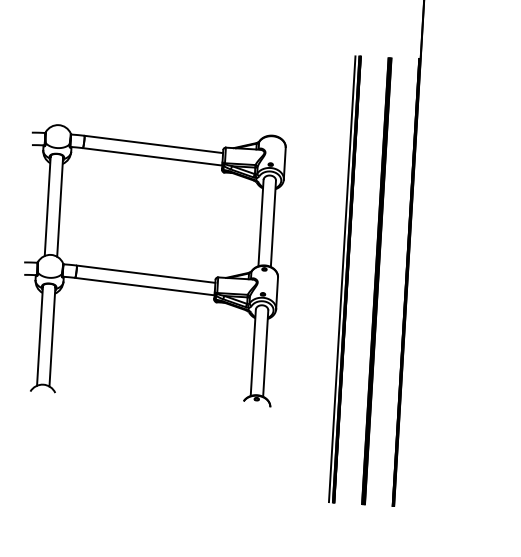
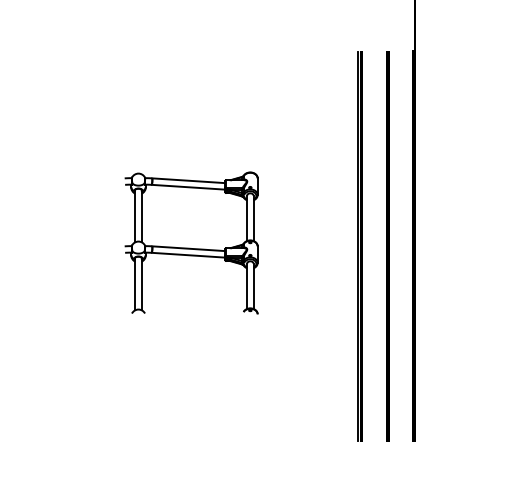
part: (152, 263) -> (191, 242), size x0.6

